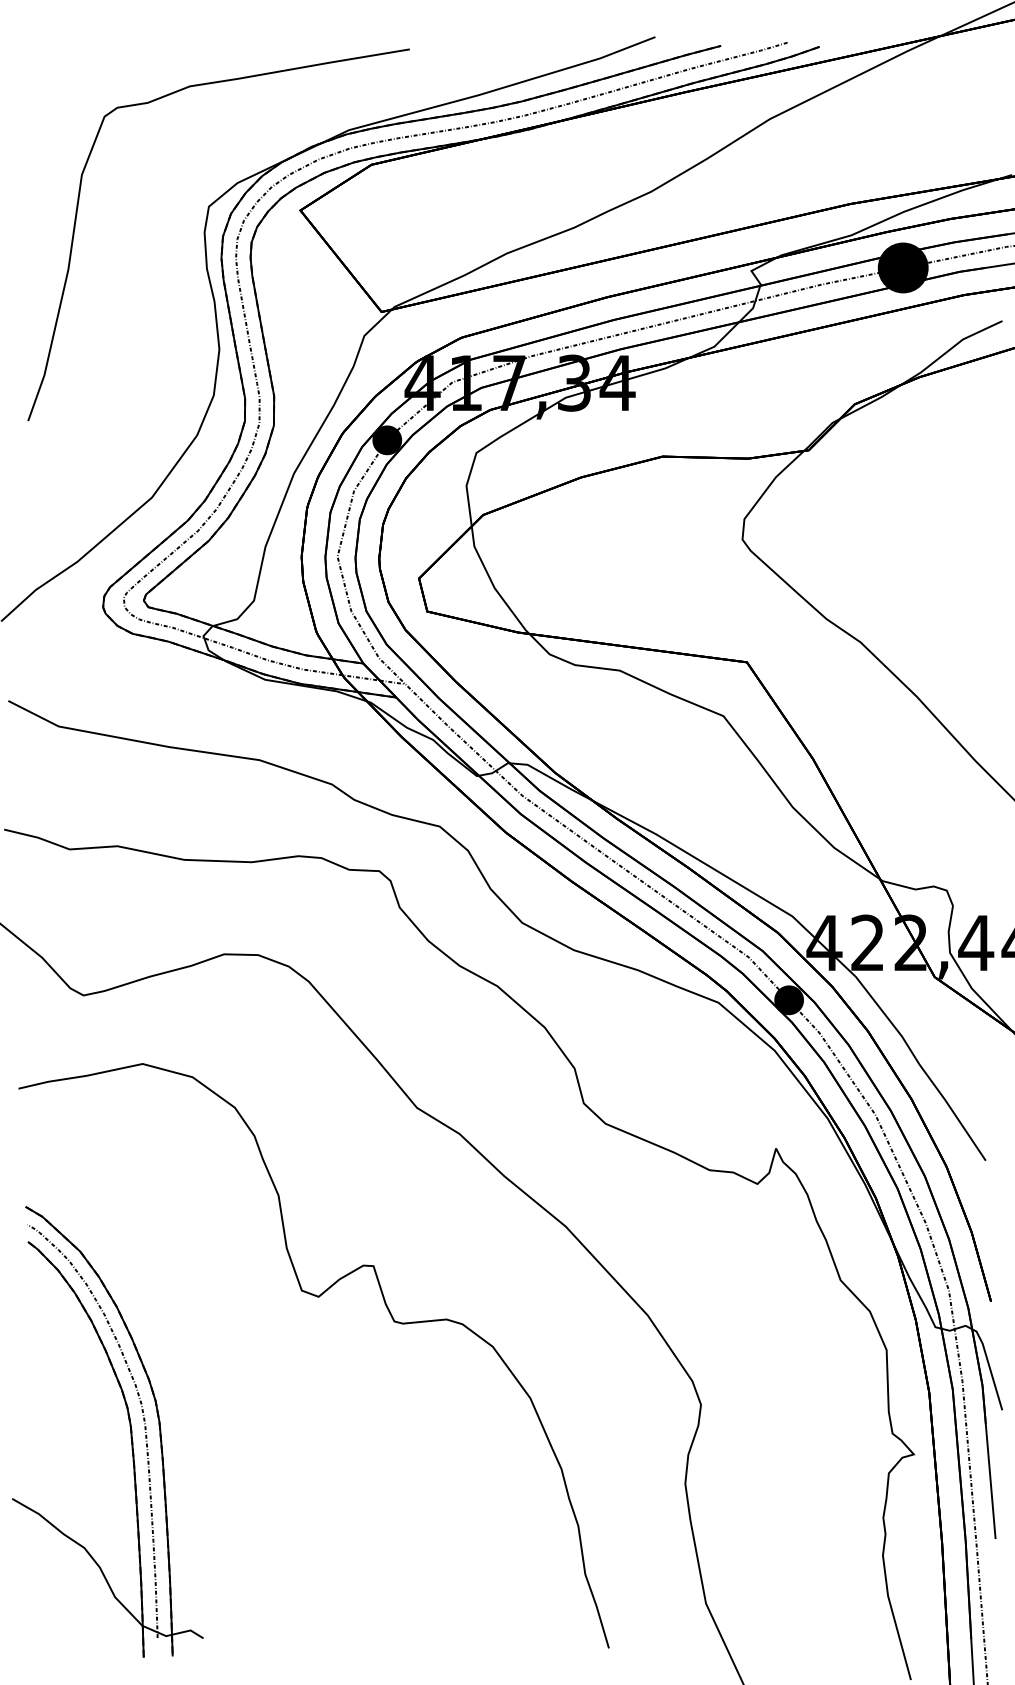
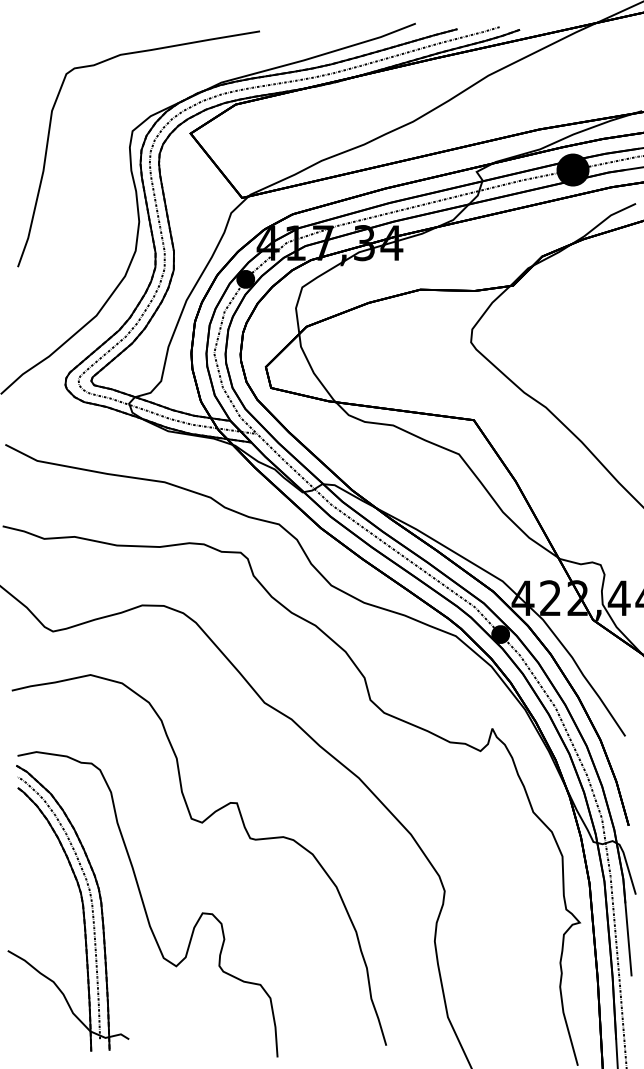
curve: (229, 1428) -> (145, 906), added

